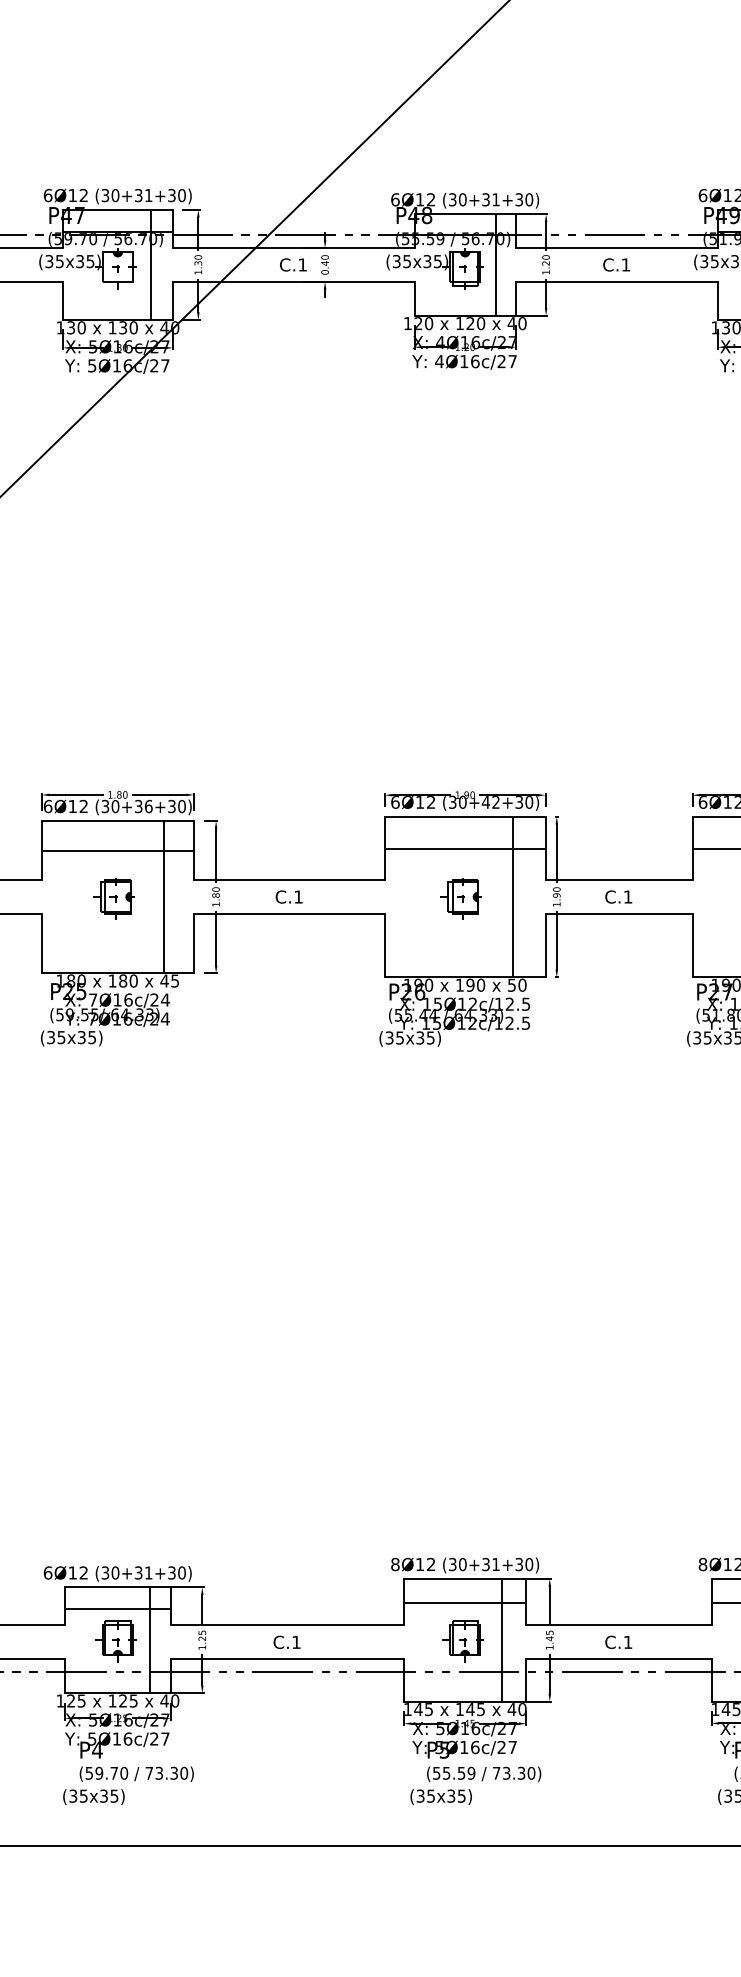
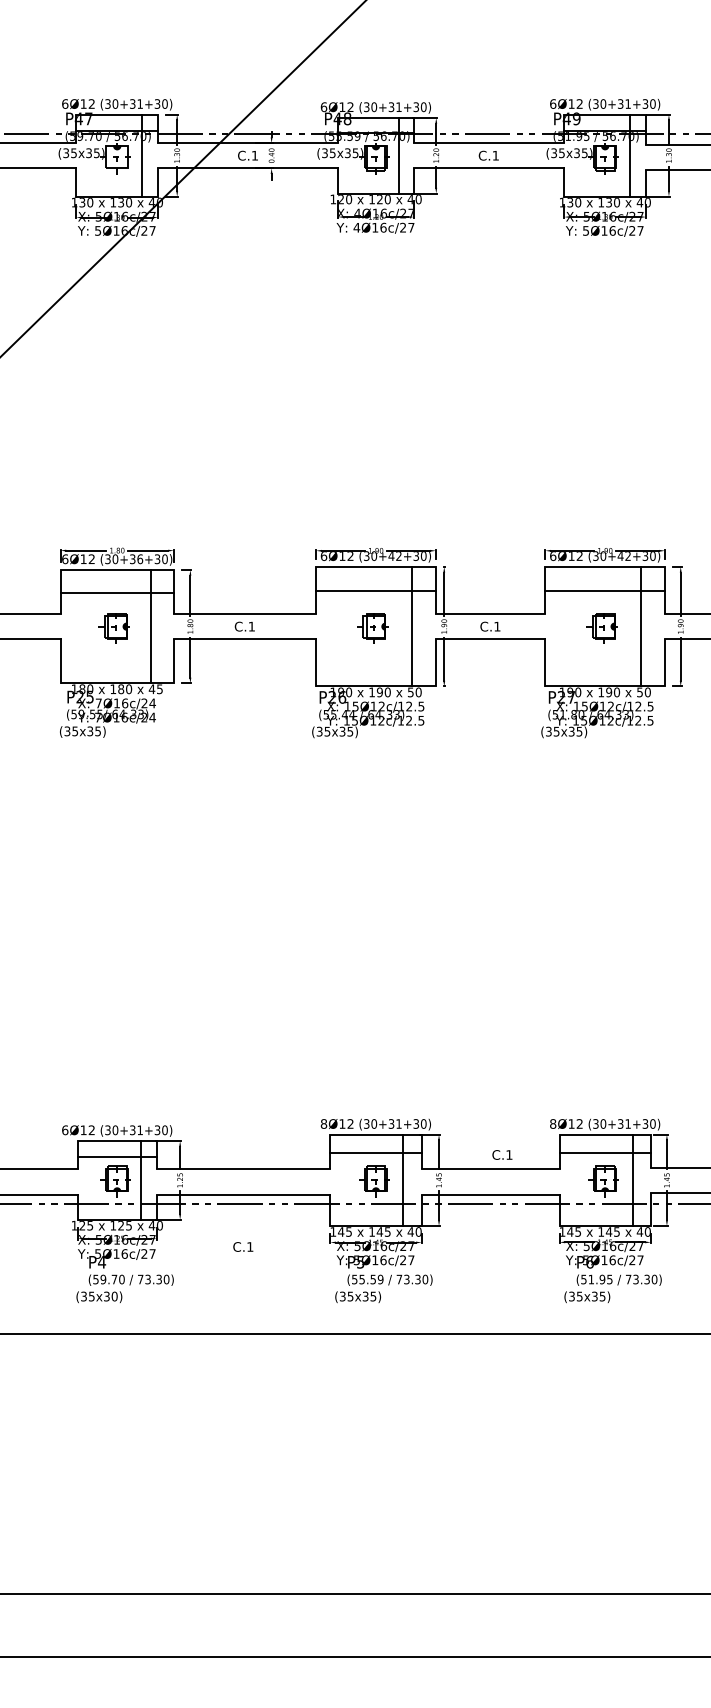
text: (287, 1641) -> (243, 1246), moved
text: (618, 1641) -> (502, 1154), moved
text: (114, 1796) -> (114, 1296), (35x35) -> (35x30)

